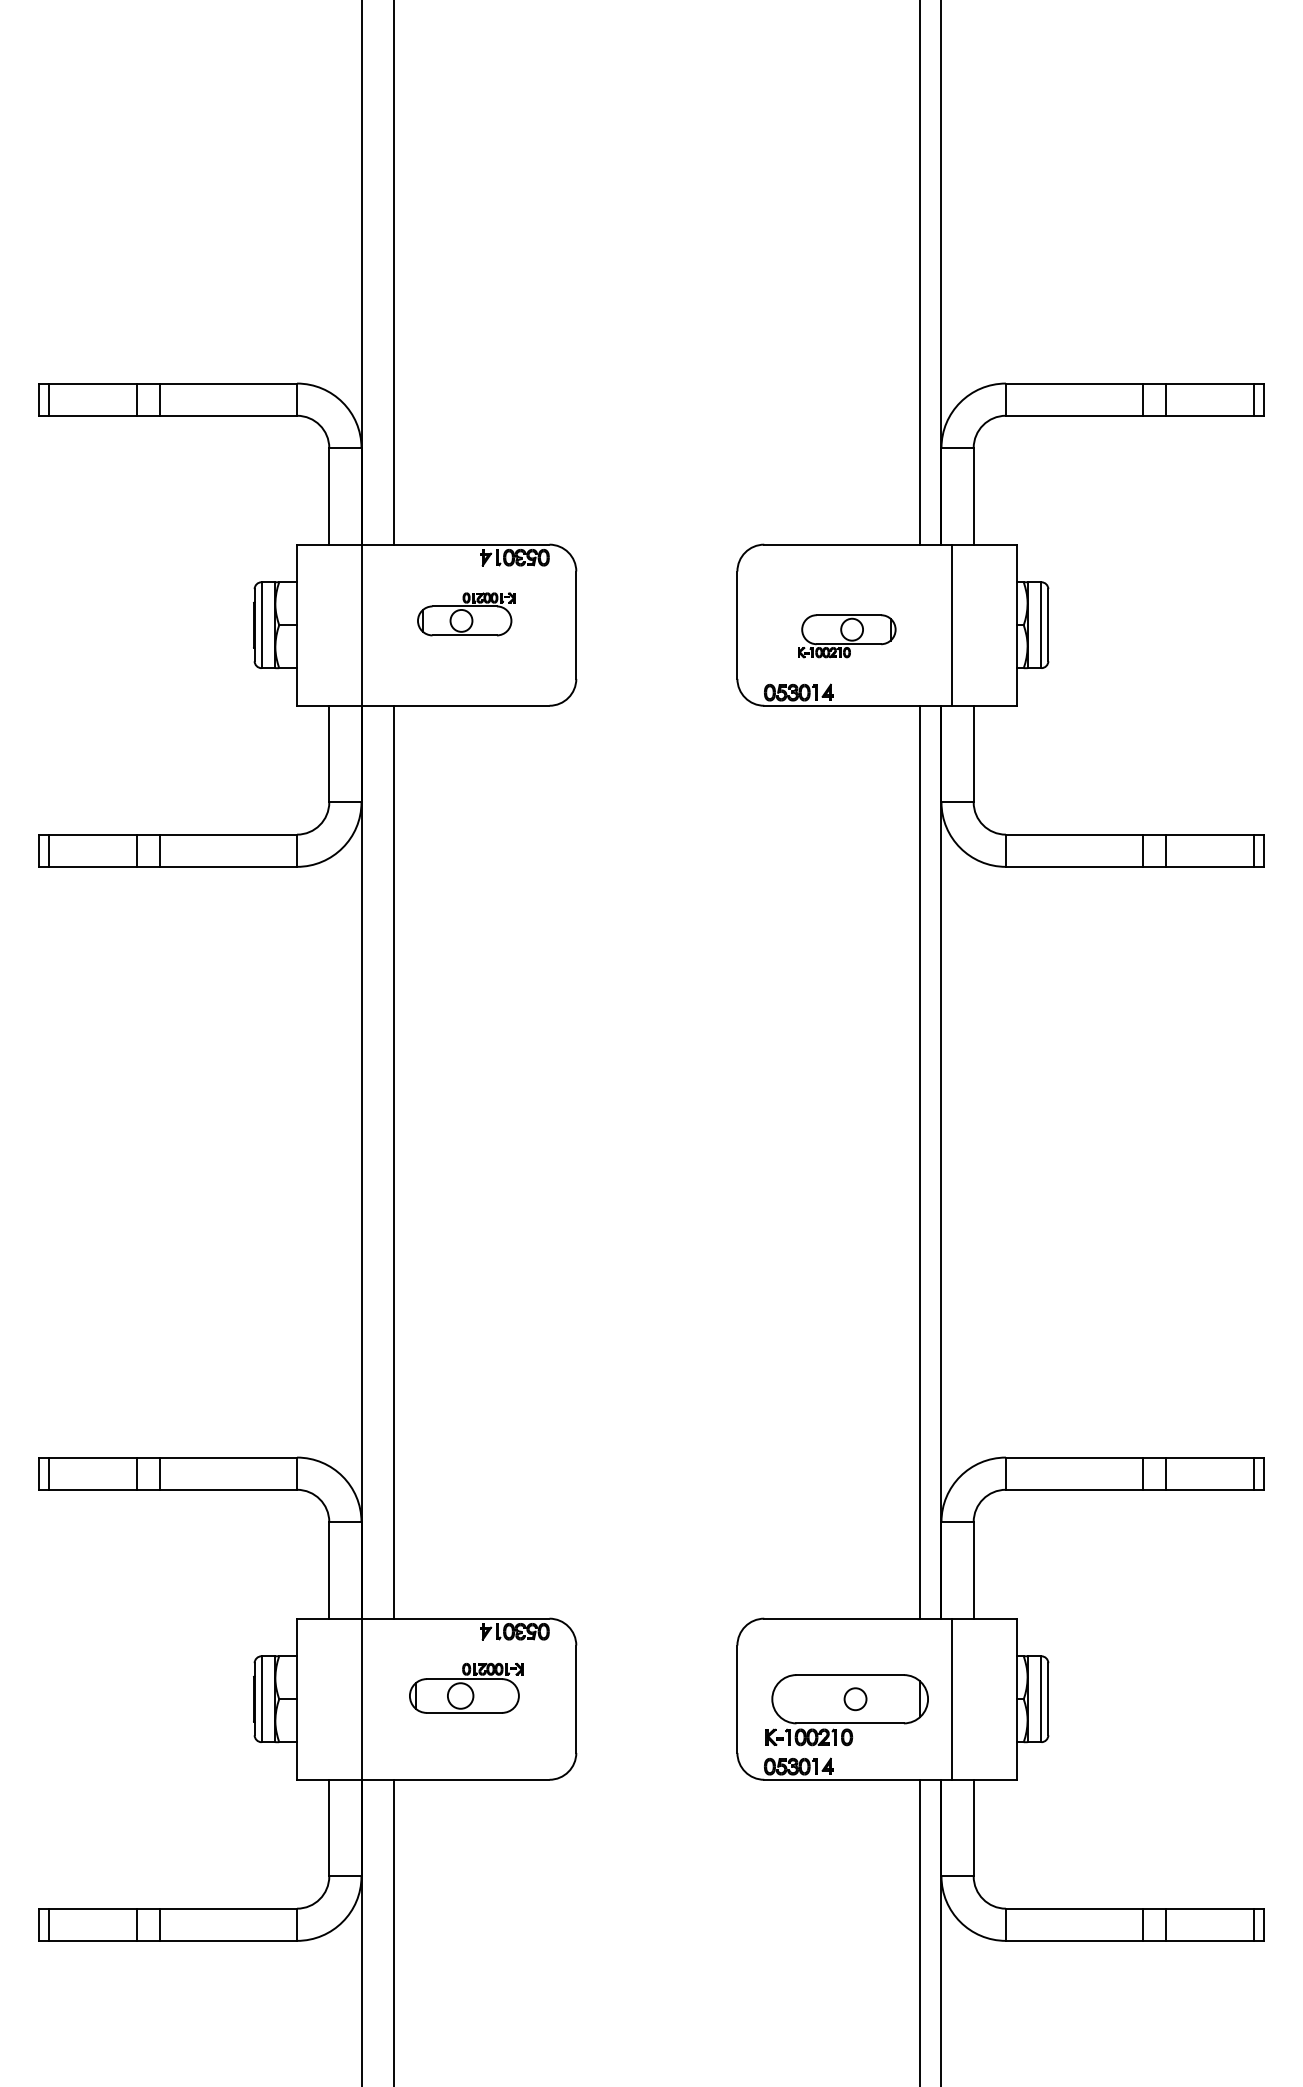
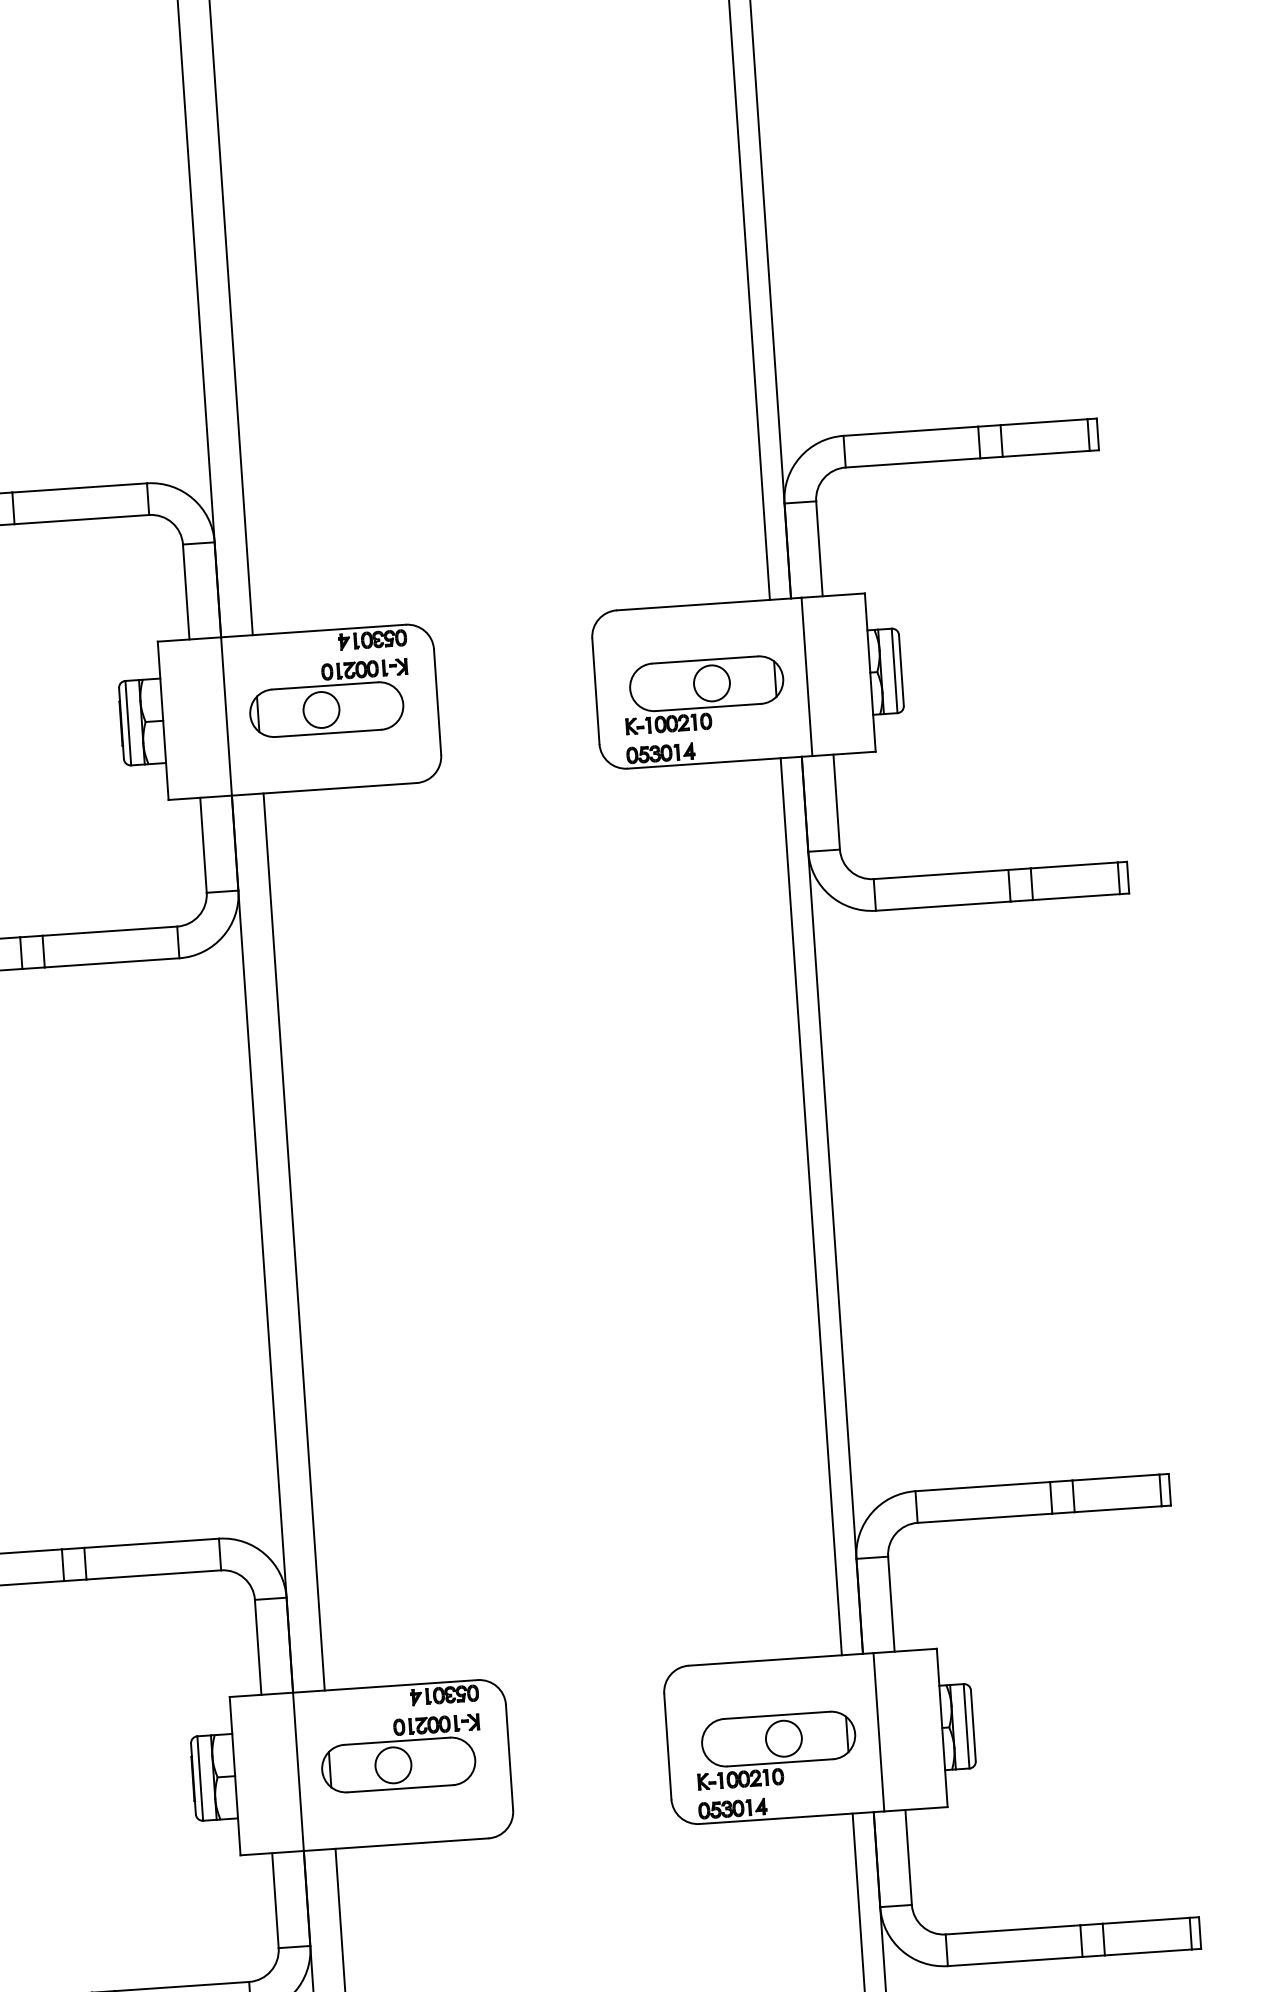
part: (466, 614) -> (328, 698), size x1.67
part: (846, 636) -> (703, 695), size x1.67
part: (466, 1688) -> (400, 1754), size x1.43
circle: (855, 1698) -> (783, 1738), size x1.67

